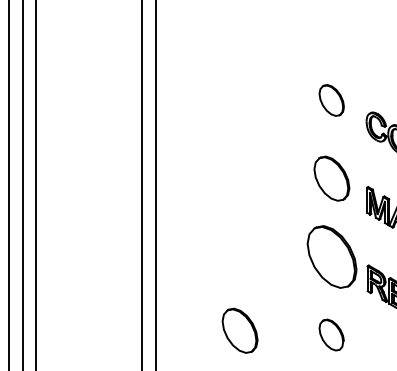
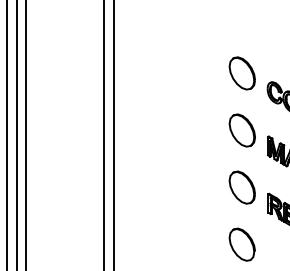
part: (330, 100) -> (241, 73), size x1.43
part: (330, 256) -> (241, 187), size x0.71
part: (238, 330) -> (174, 241), removed
part: (330, 334) -> (241, 244), size x1.43

